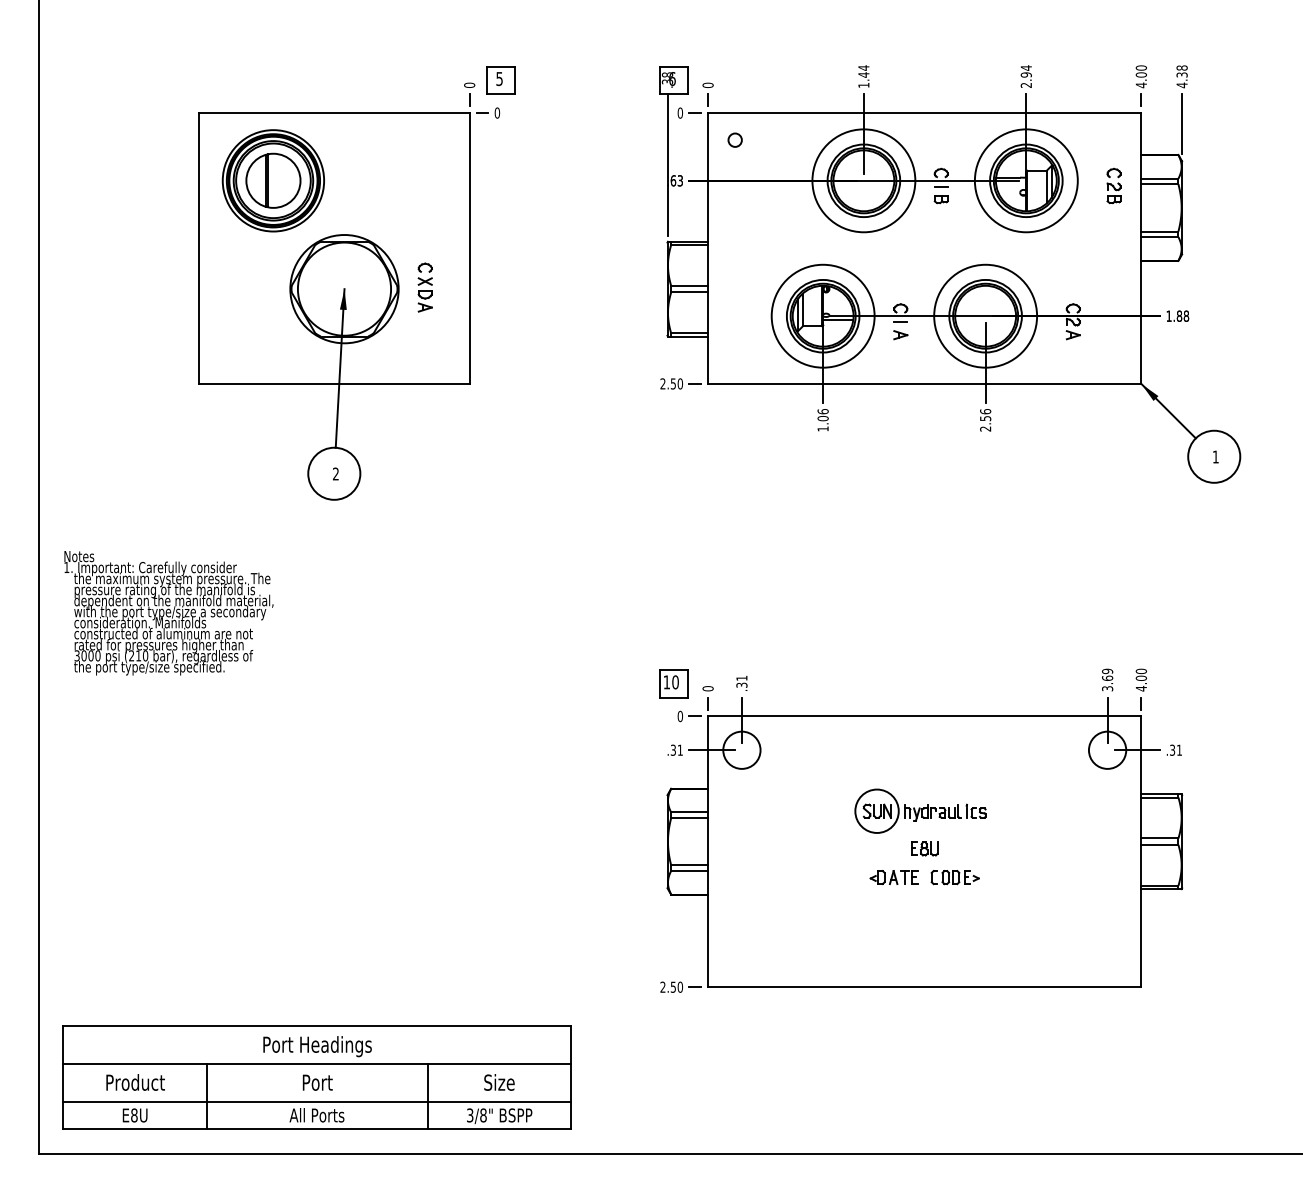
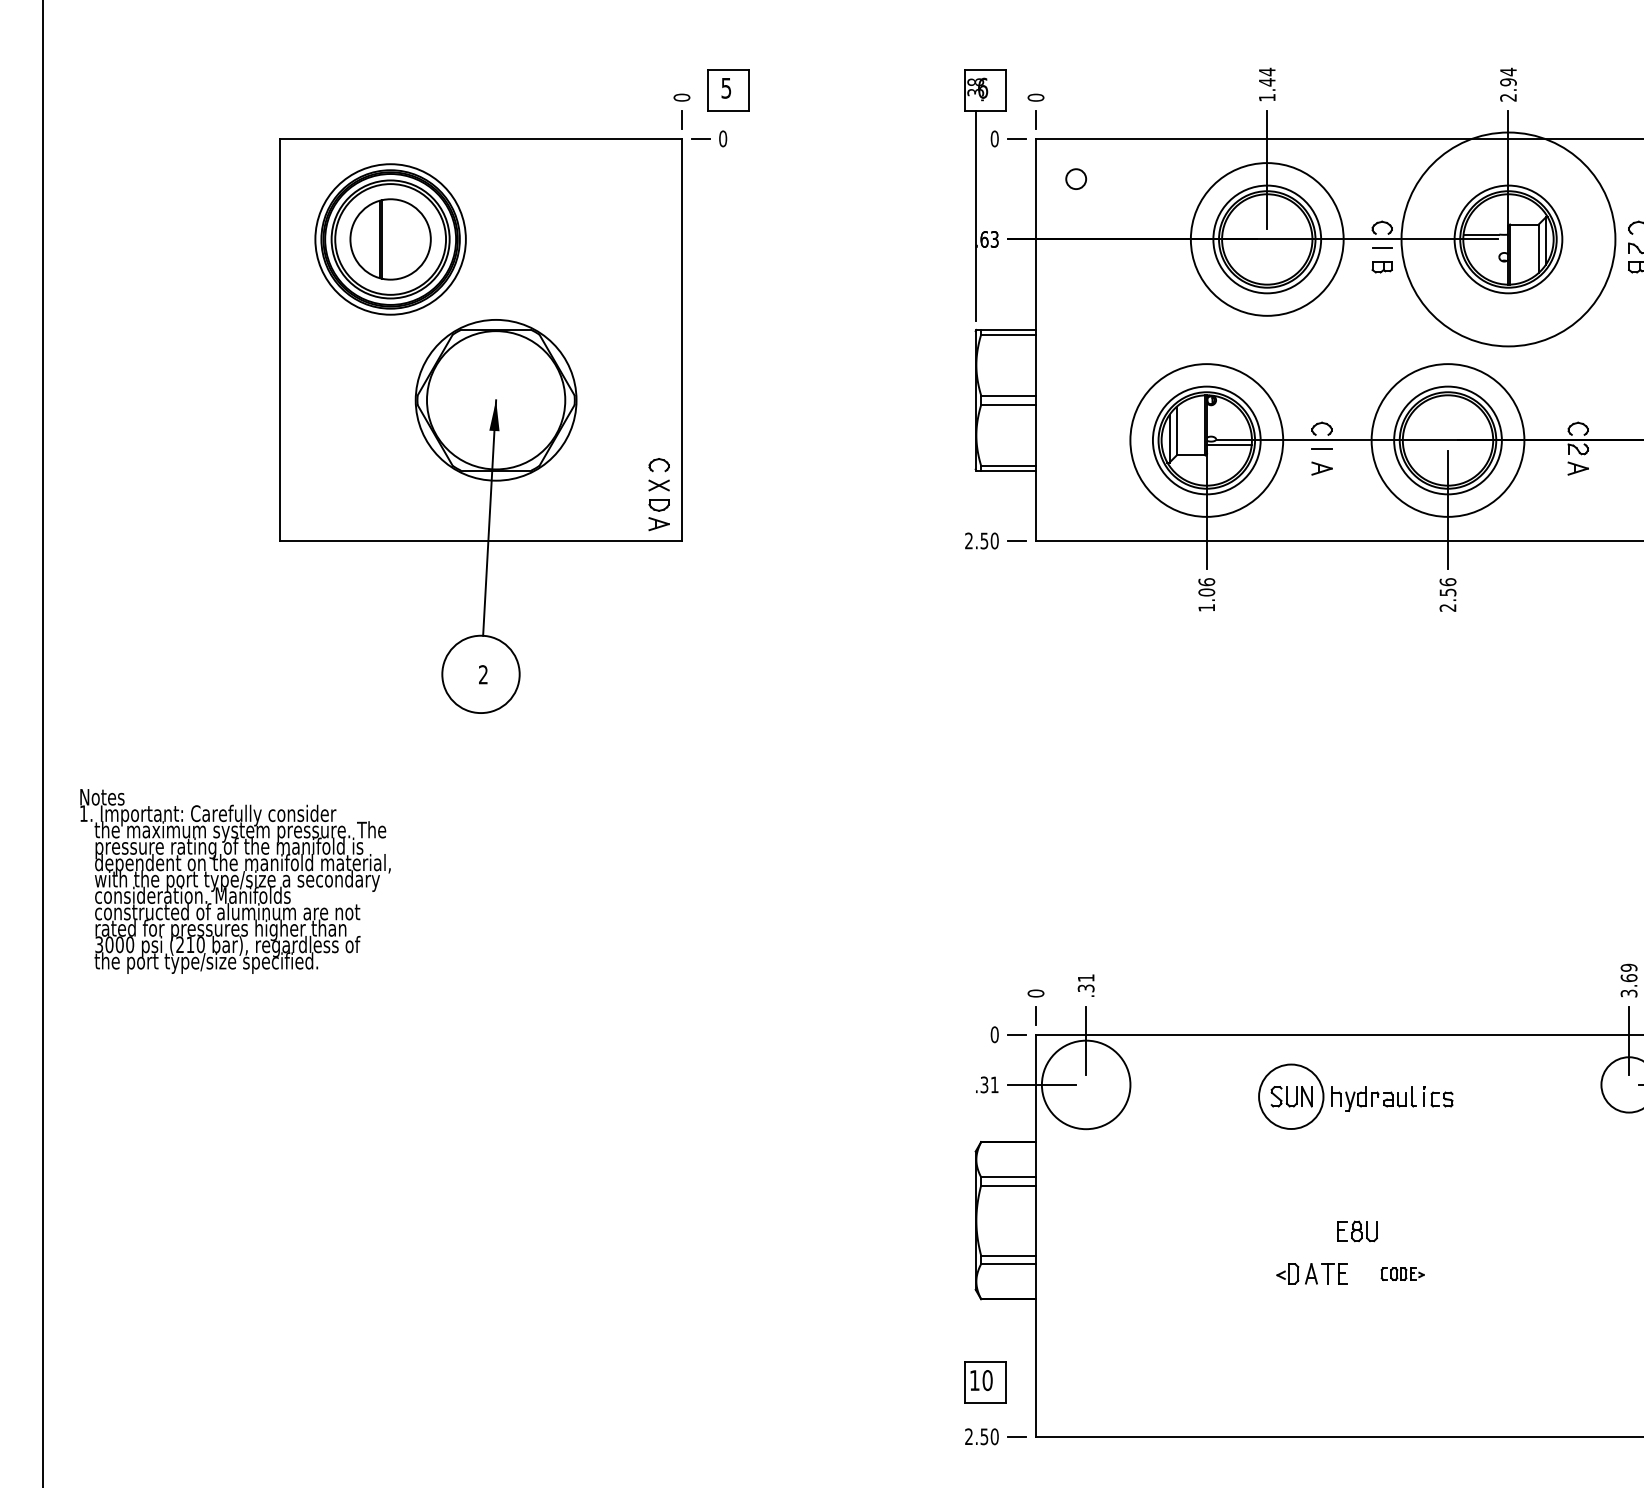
circle: (1025, 180) -> (1507, 238), size x1.4
part: (424, 287) -> (657, 494), moved
part: (673, 683) -> (984, 1382), moved
circle: (741, 749) -> (1085, 1083), size x1.6
part: (920, 810) -> (1355, 1095), moved
part: (954, 877) -> (1401, 1273), size x0.6

